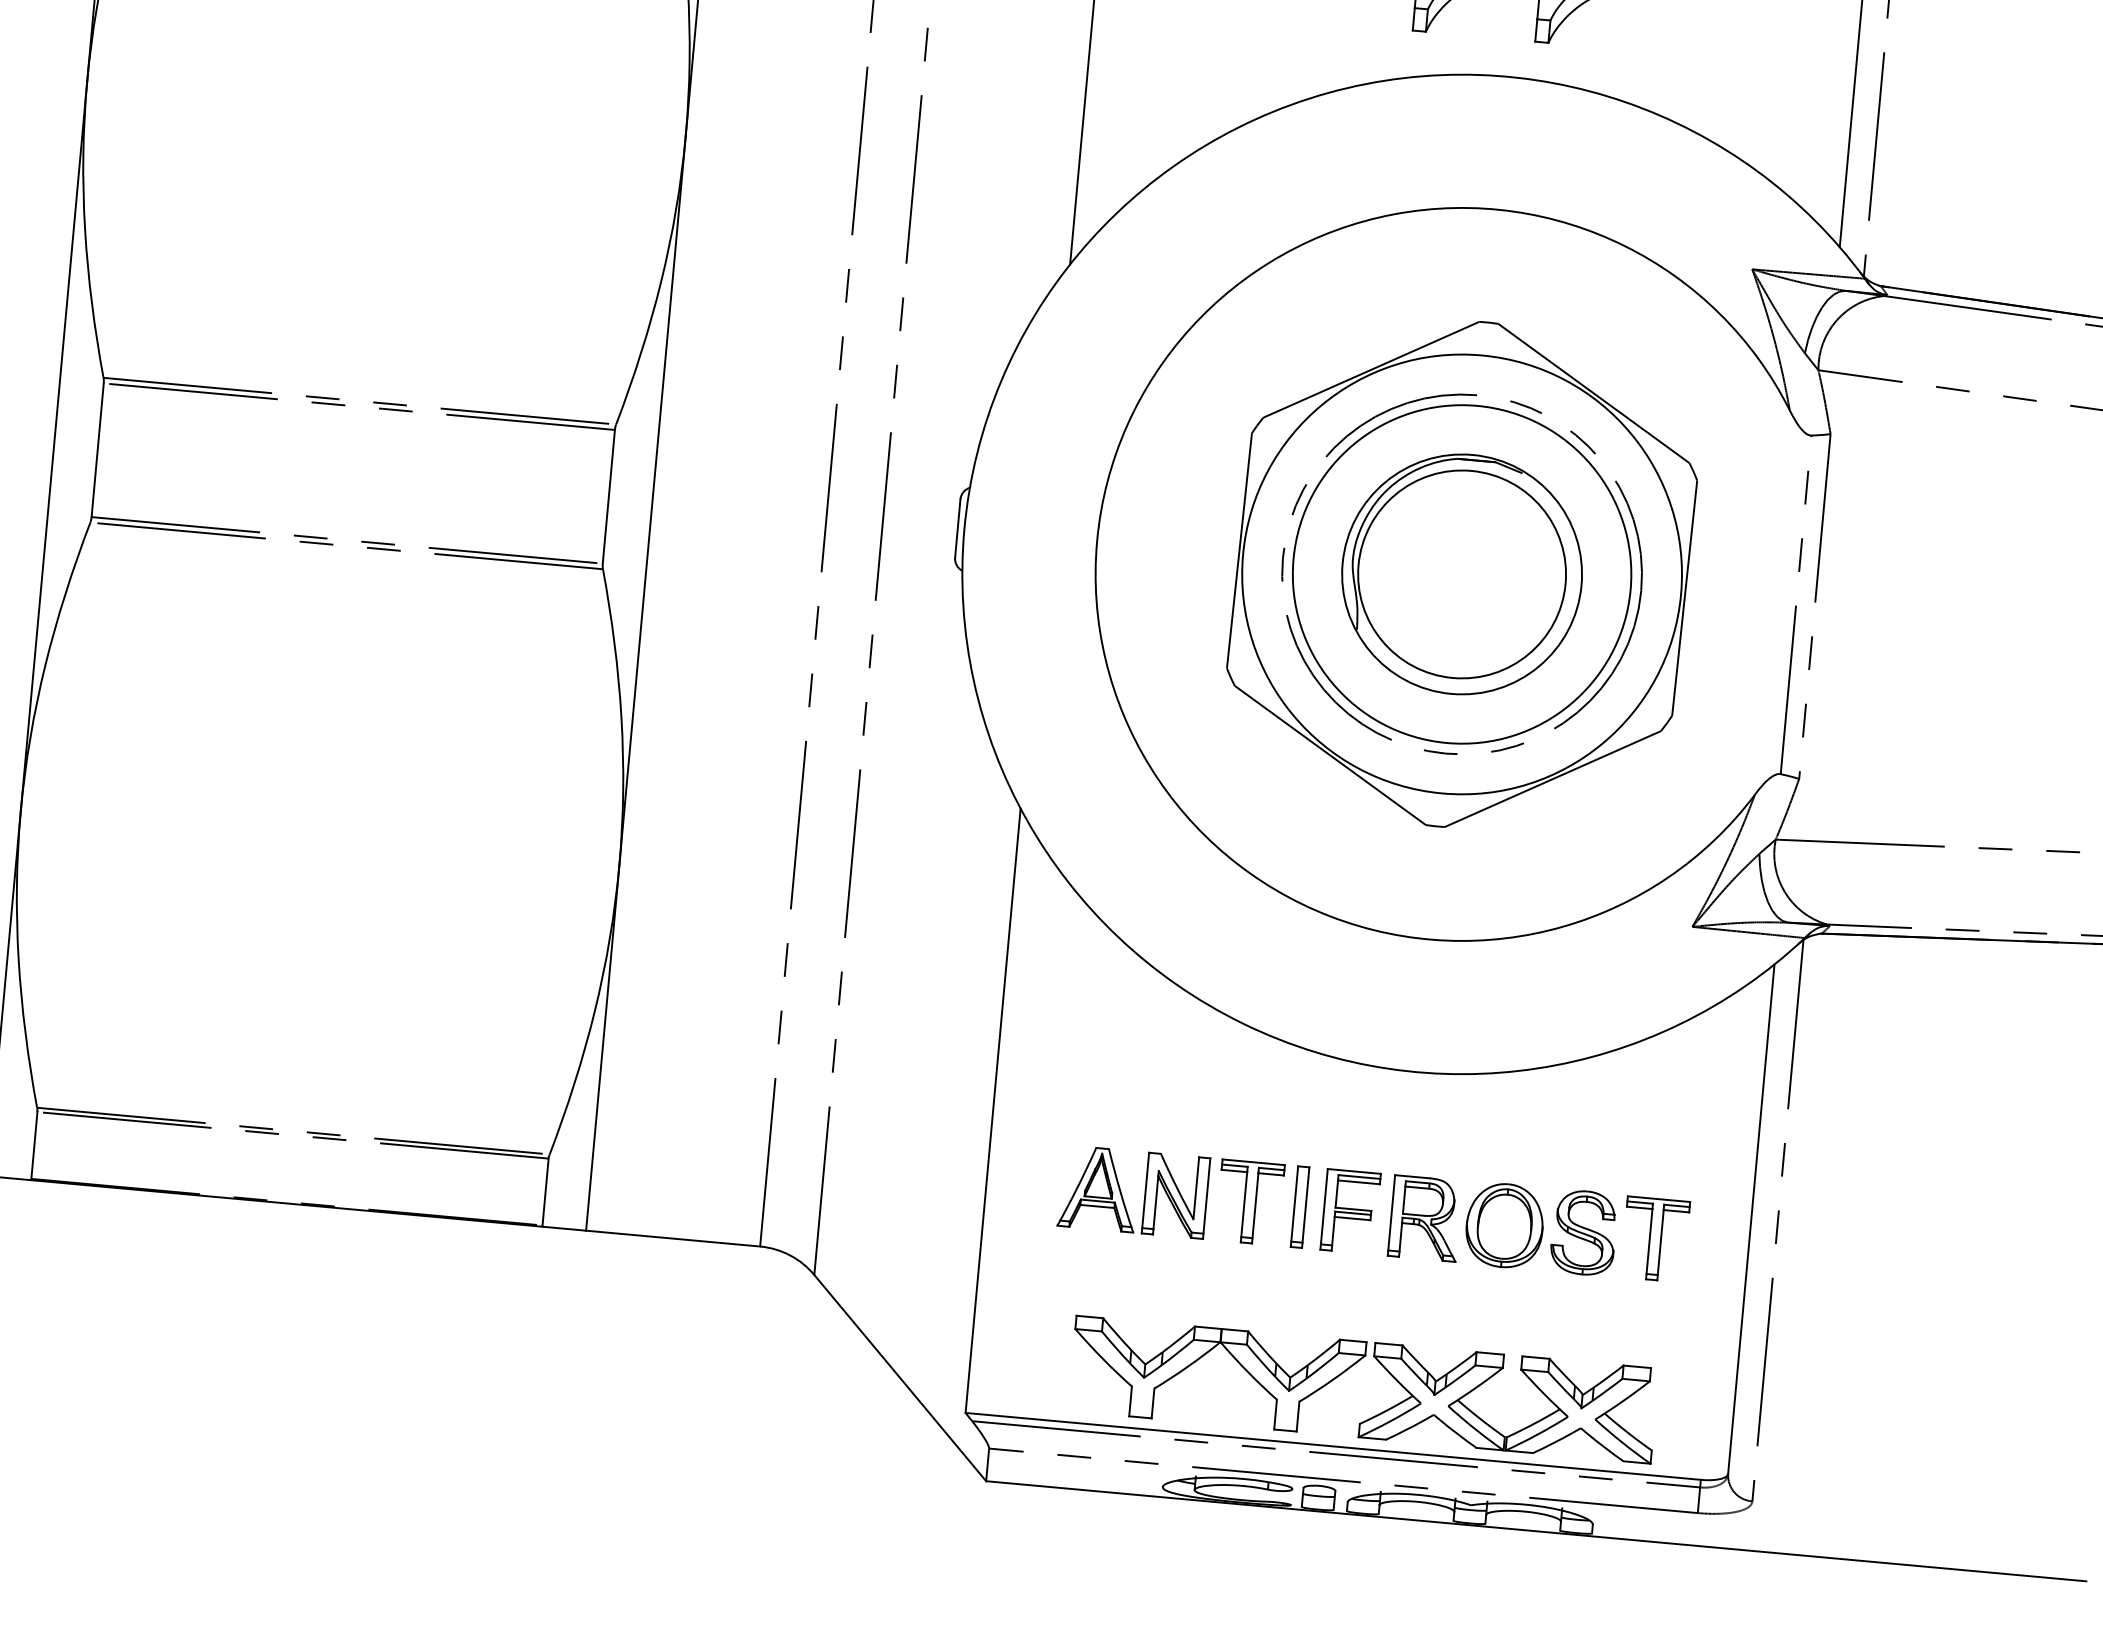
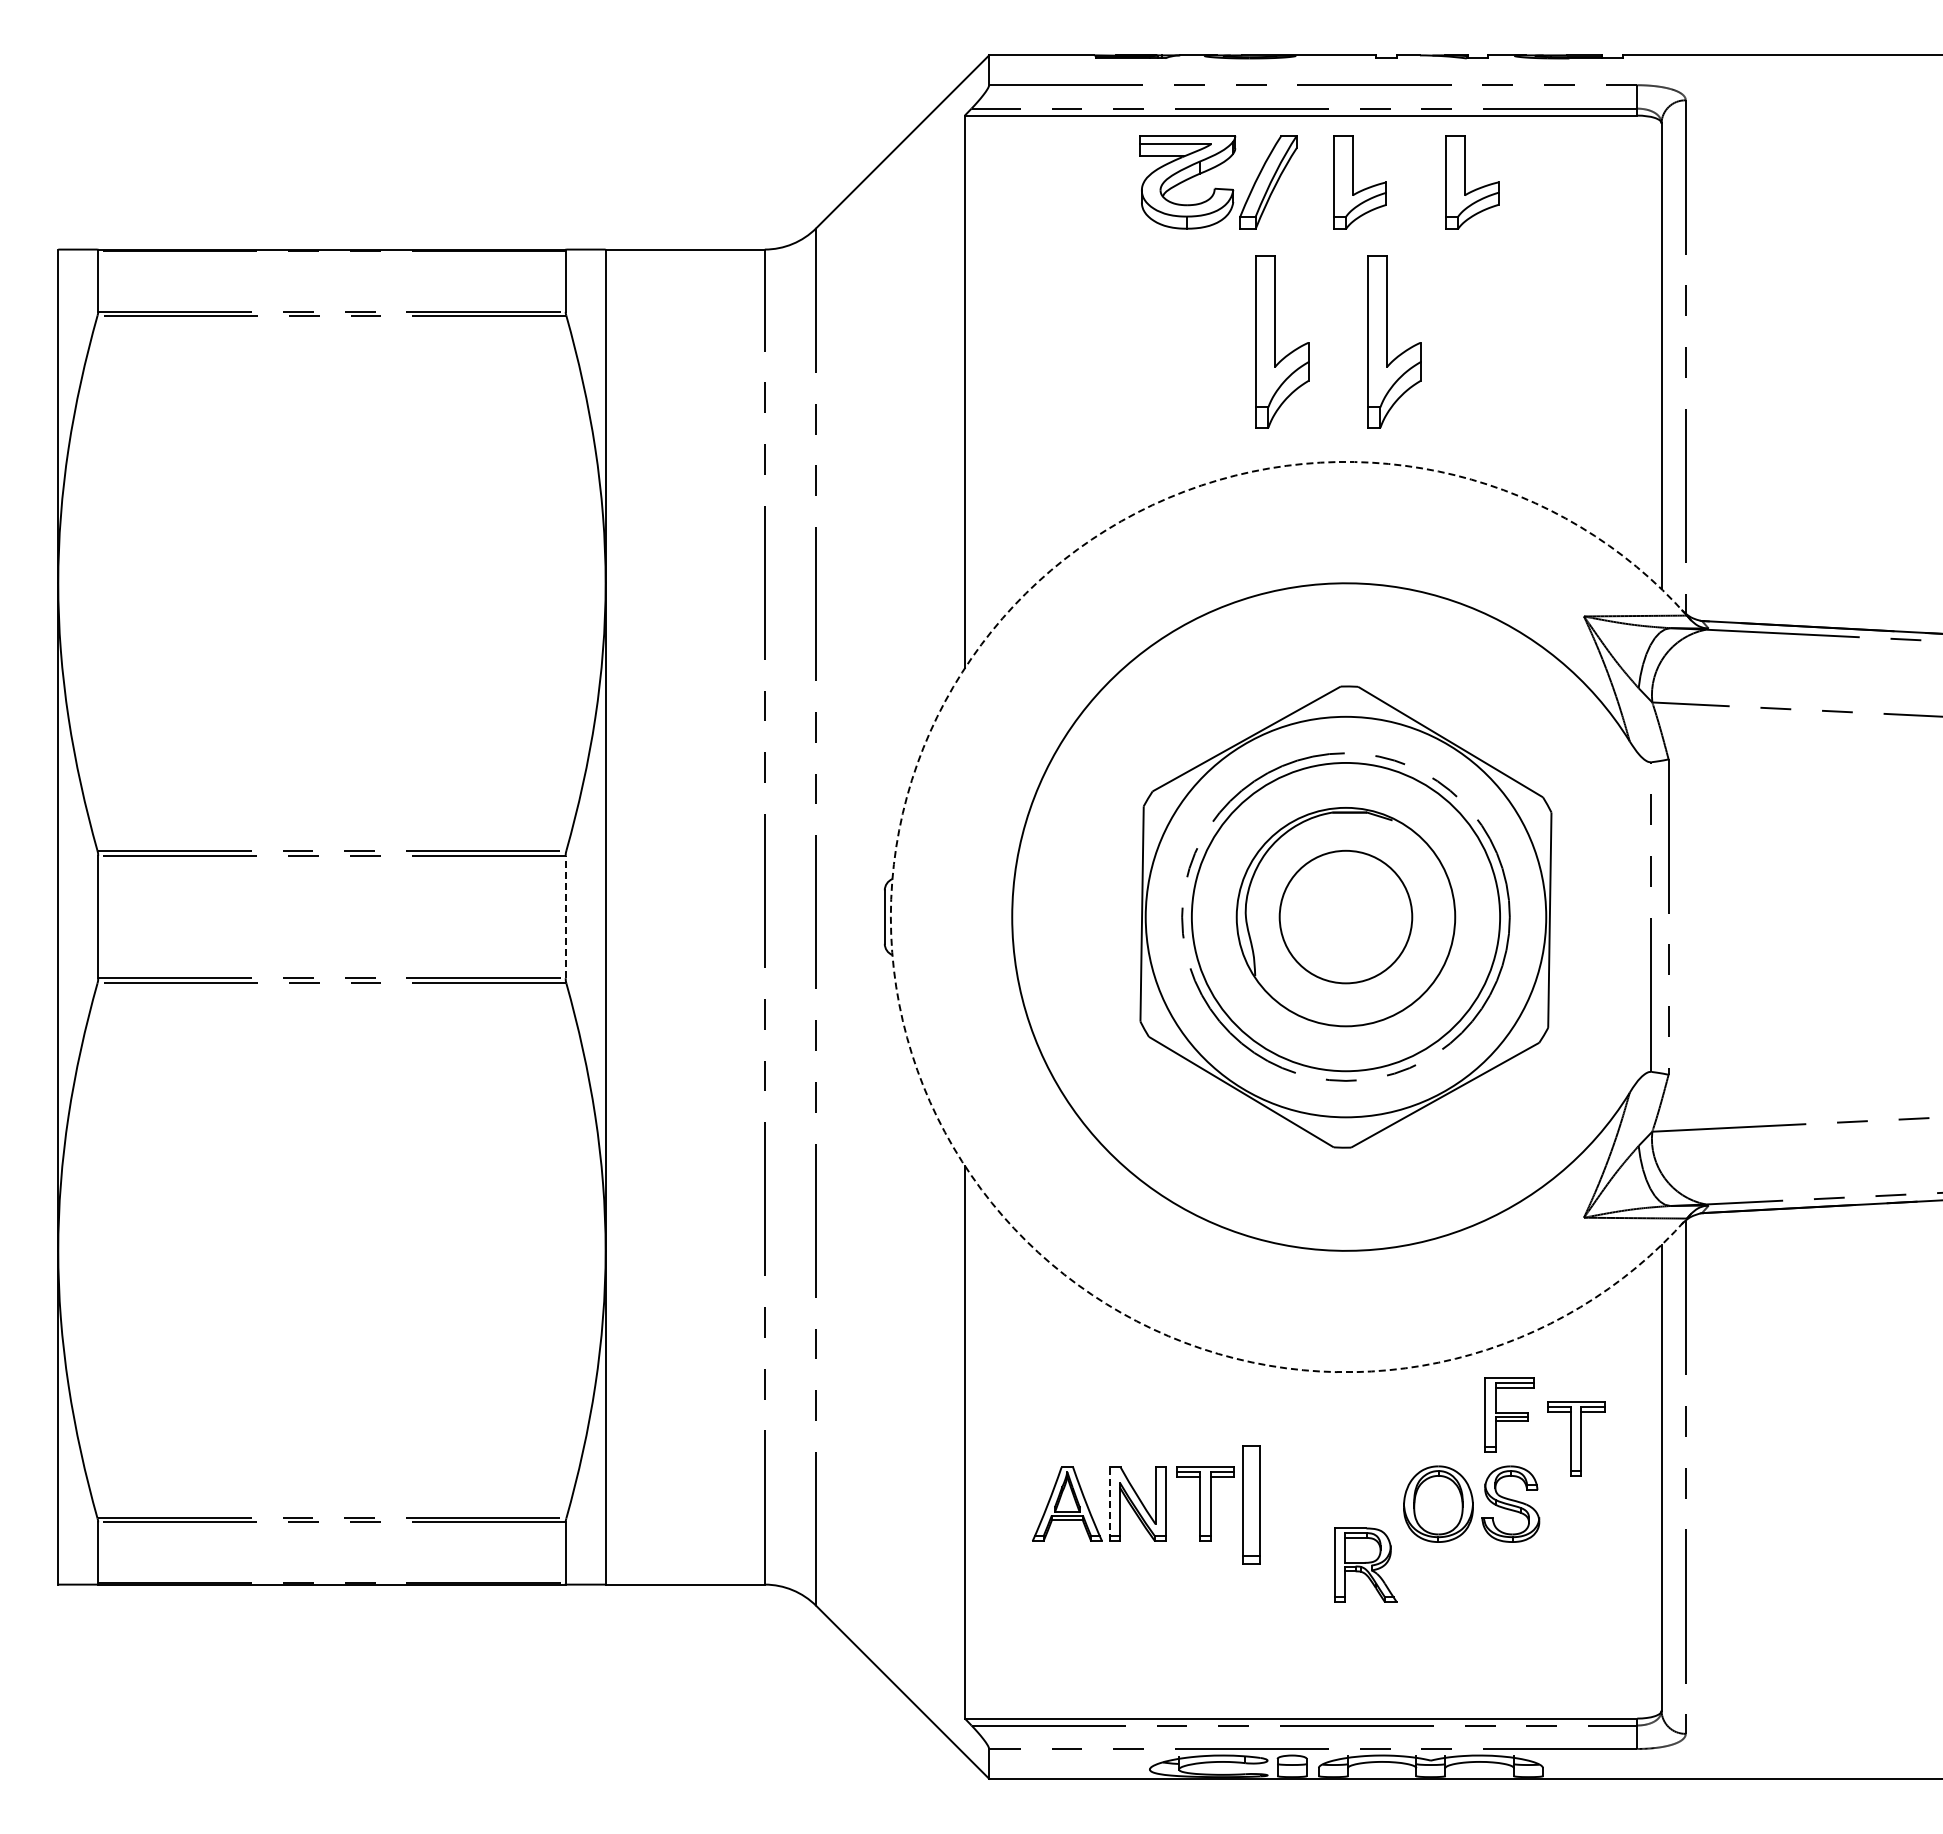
line: (608, 496) -> (565, 916), solid -> dashed
arc: (963, 529) -> (890, 917), solid -> dashed
circle: (1461, 573) -> (1345, 916), size x0.7
line: (1145, 1193) -> (1109, 1504), solid -> dashed
part: (1299, 1206) -> (1250, 1503), size x1.6
part: (1350, 1210) -> (1509, 1414), moved
part: (1425, 1217) -> (1365, 1564), moved
part: (1655, 1238) -> (1576, 1438), moved
part: (1349, 1369) -> (1309, 1647), removed

